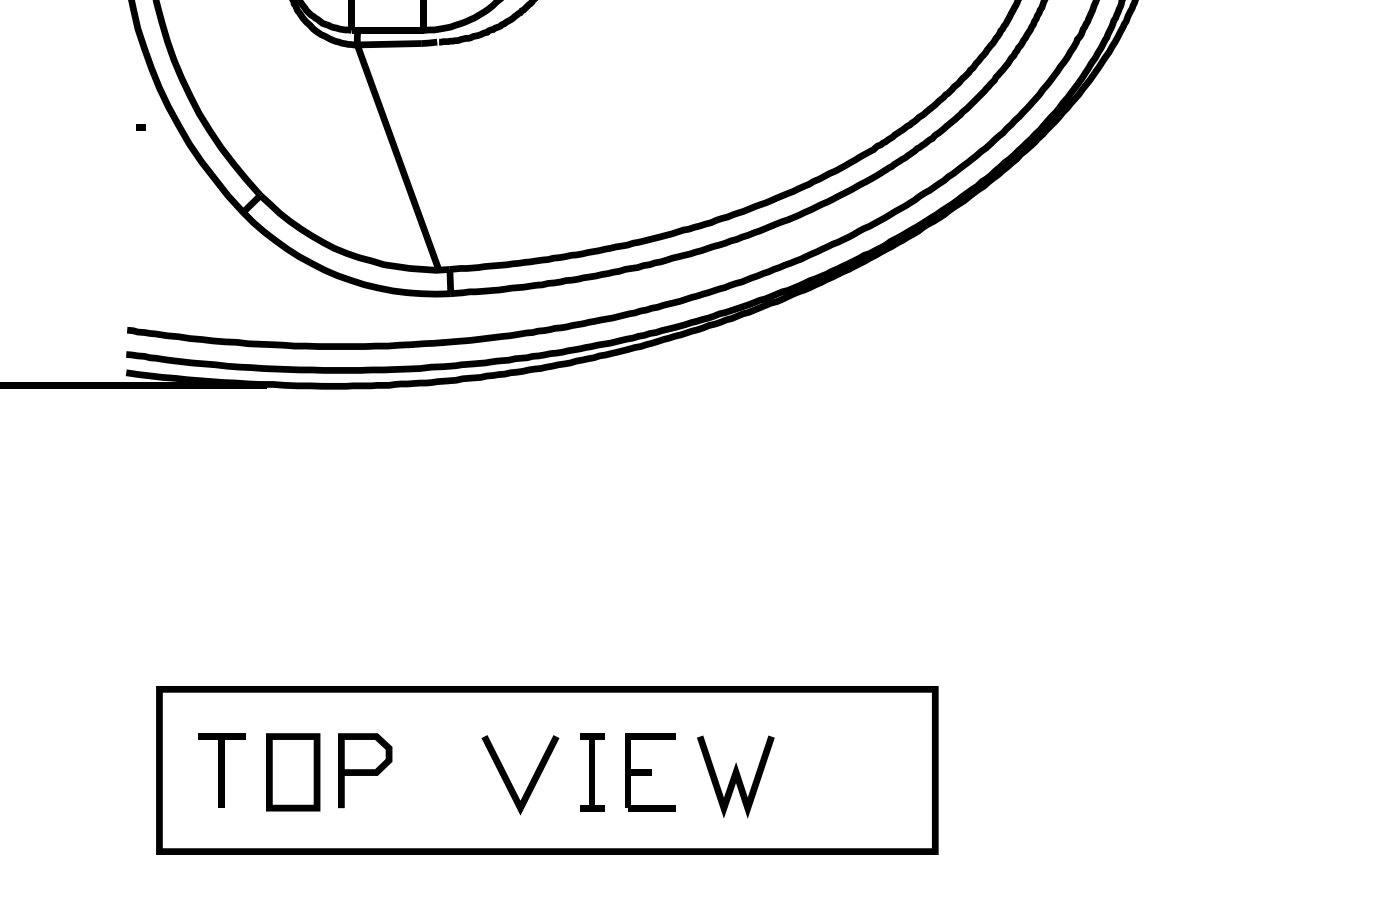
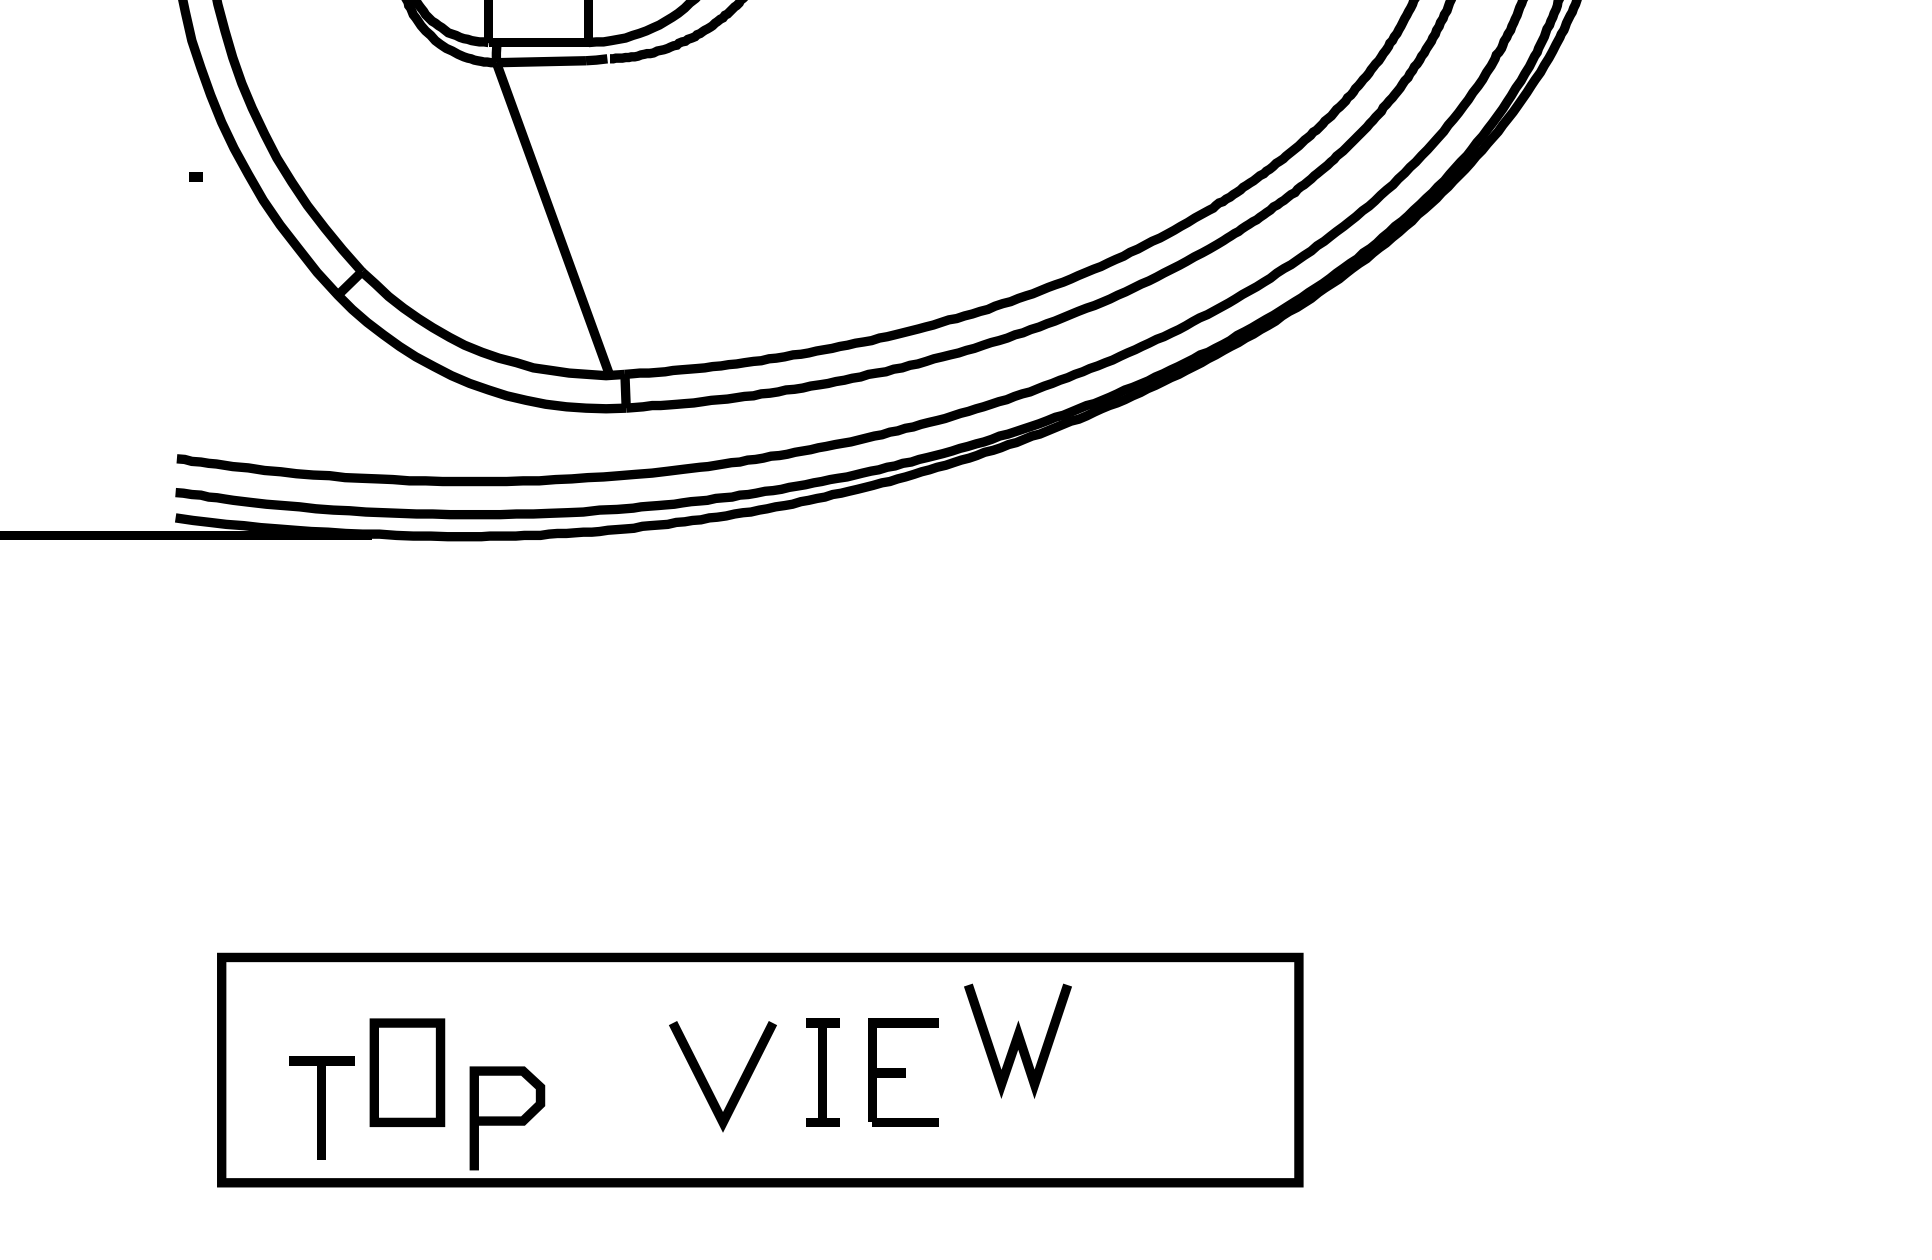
part: (221, 770) -> (321, 1107), moved
curve: (365, 770) -> (507, 1118), moved
line: (735, 776) -> (1017, 1040), moved

